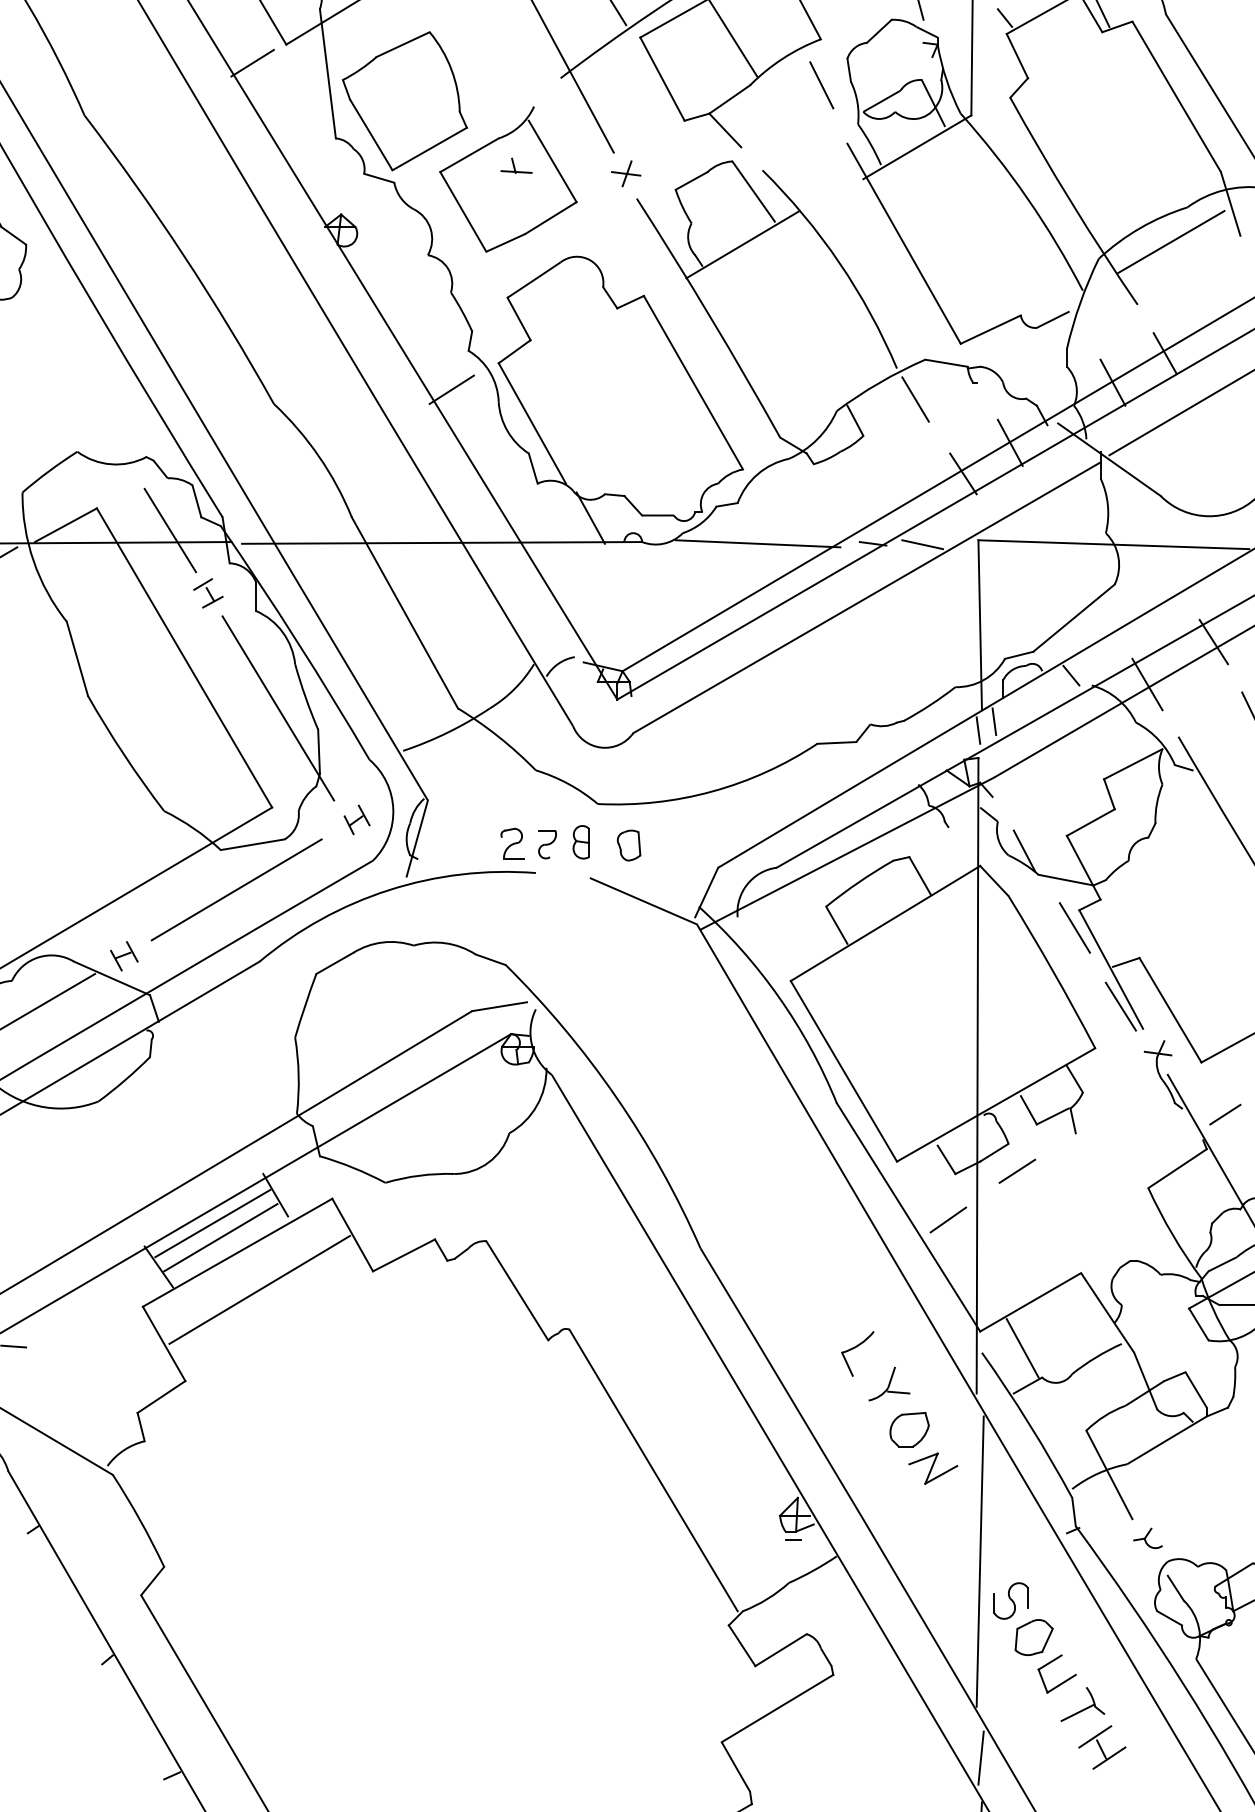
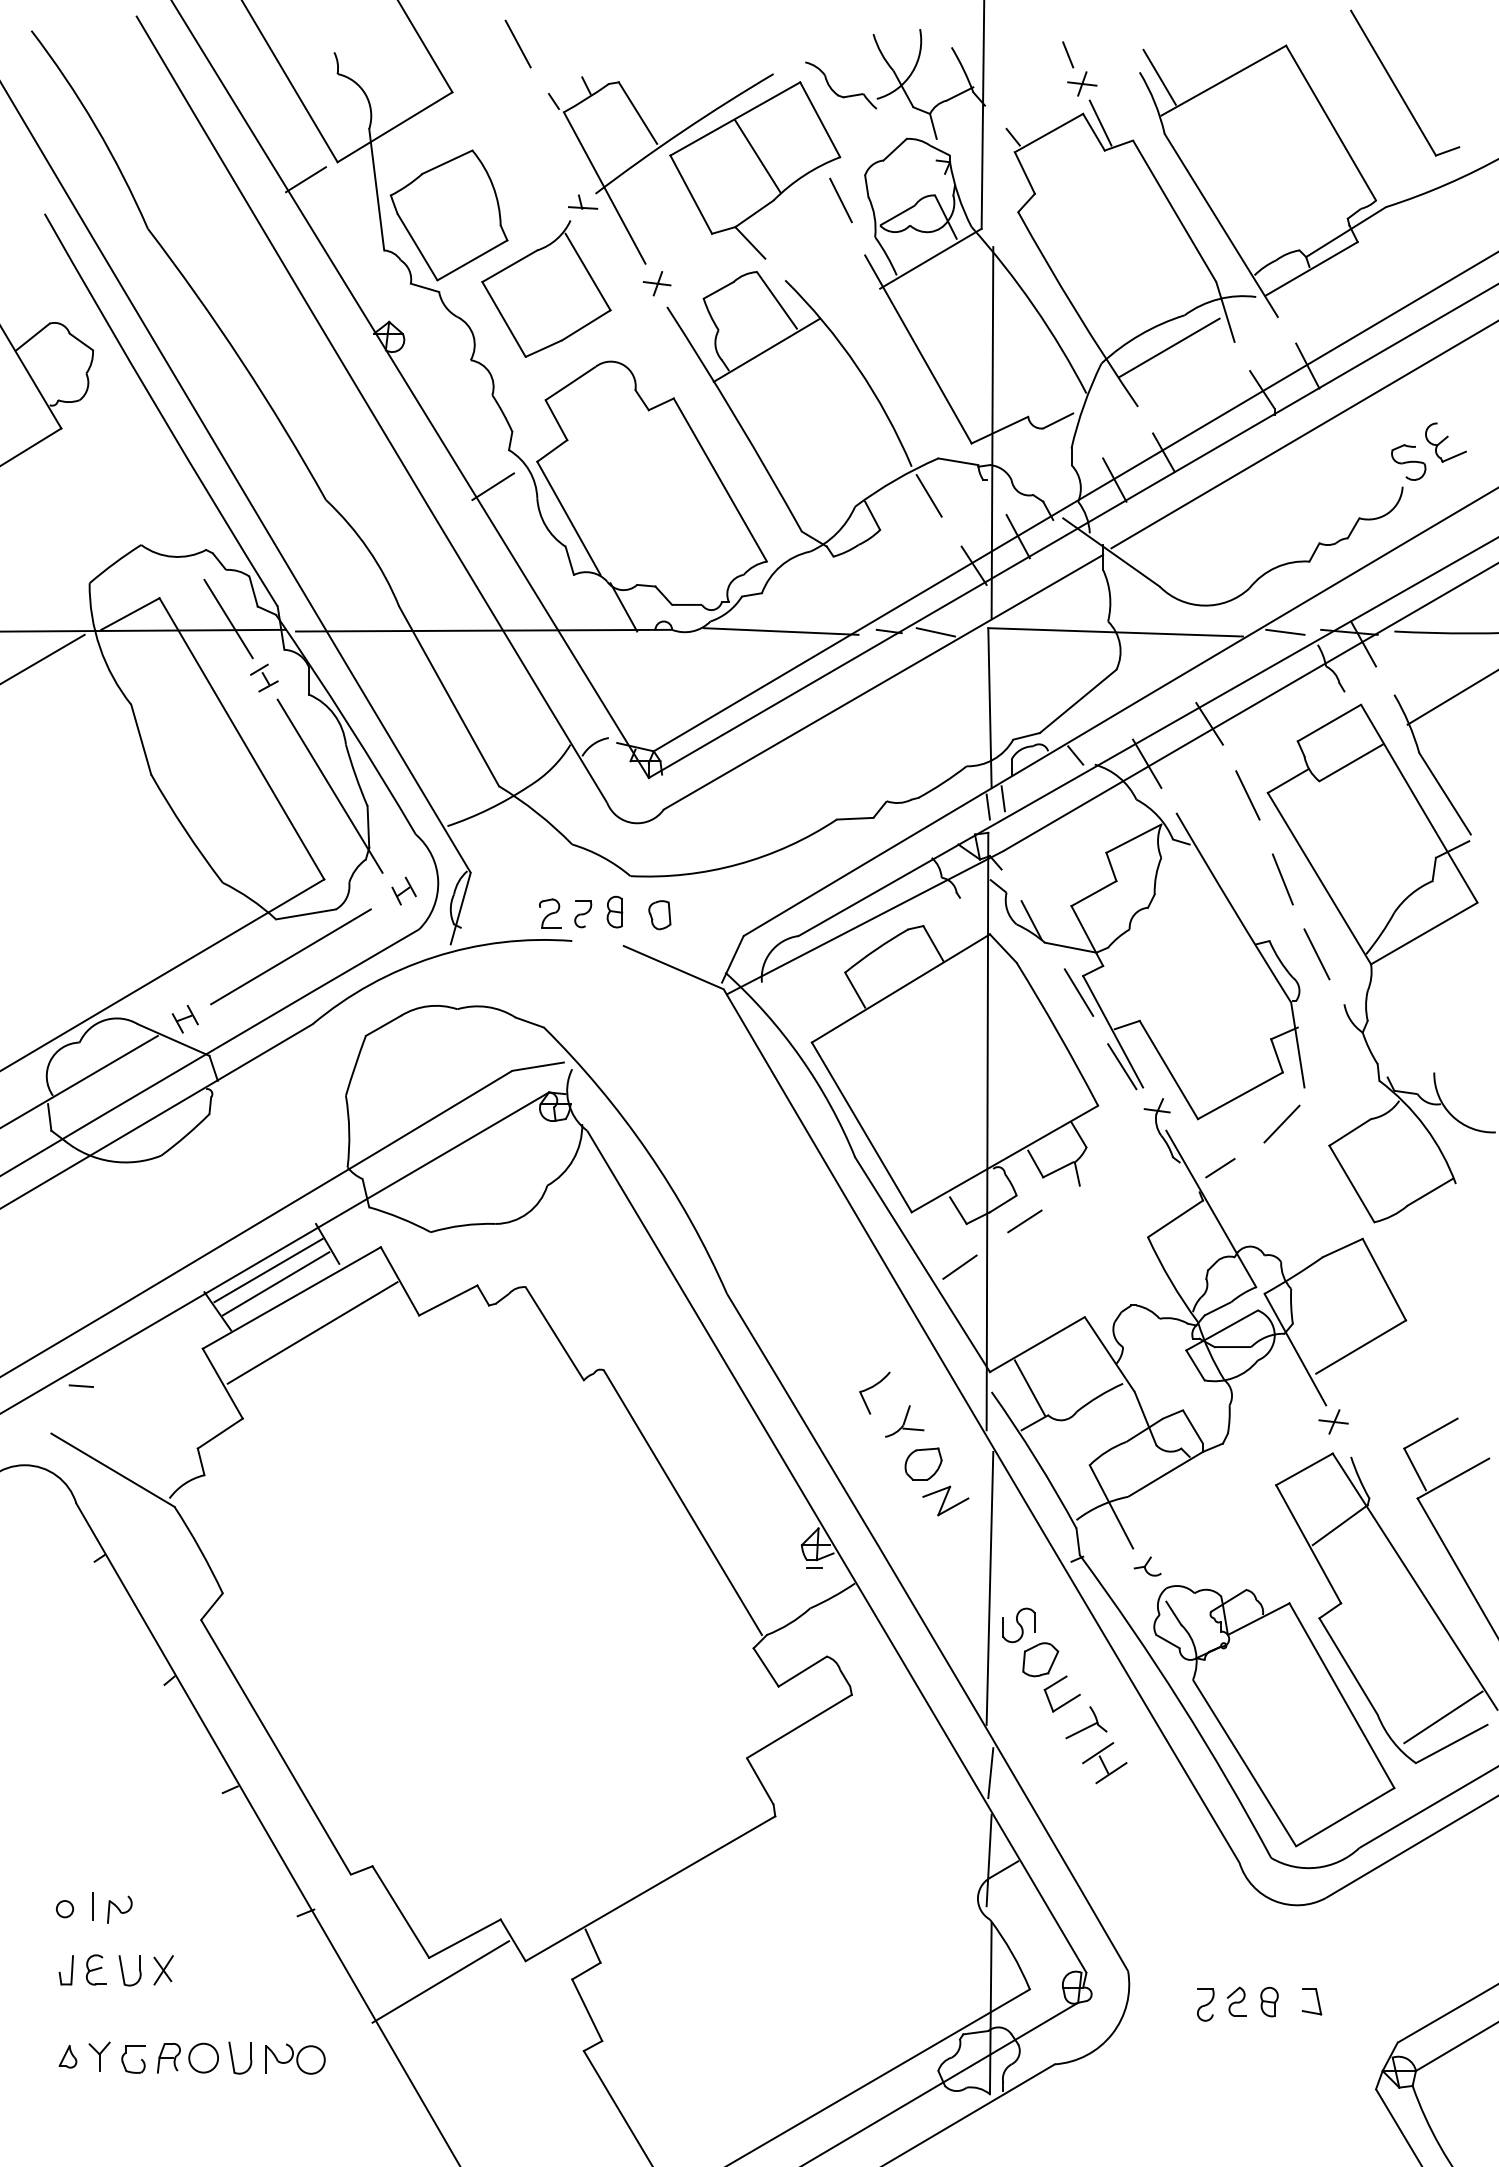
part: (517, 165) -> (583, 201), moved
line: (982, 332) -> (992, 432), added

